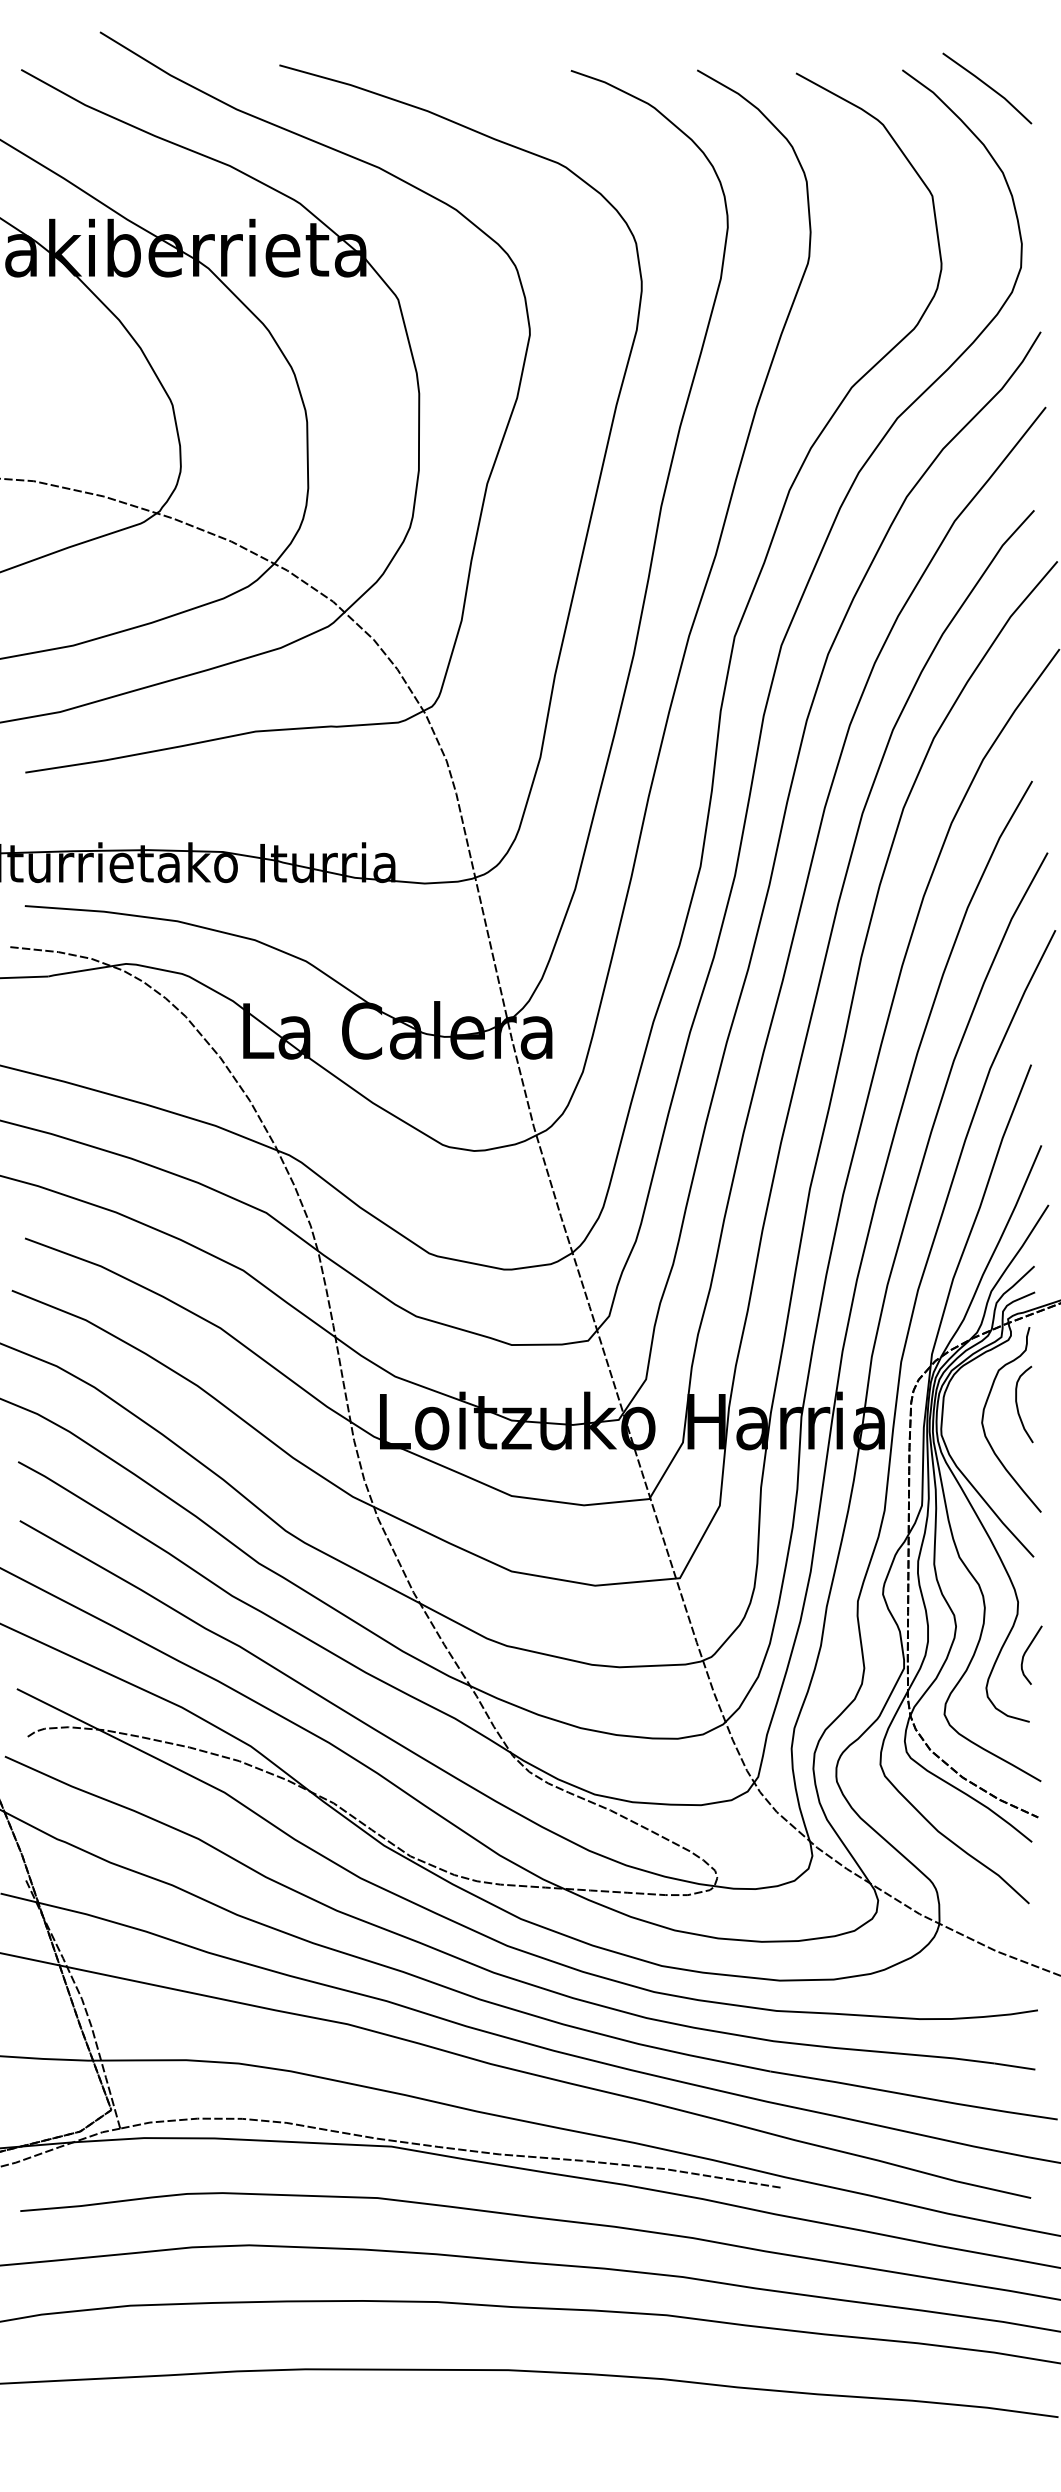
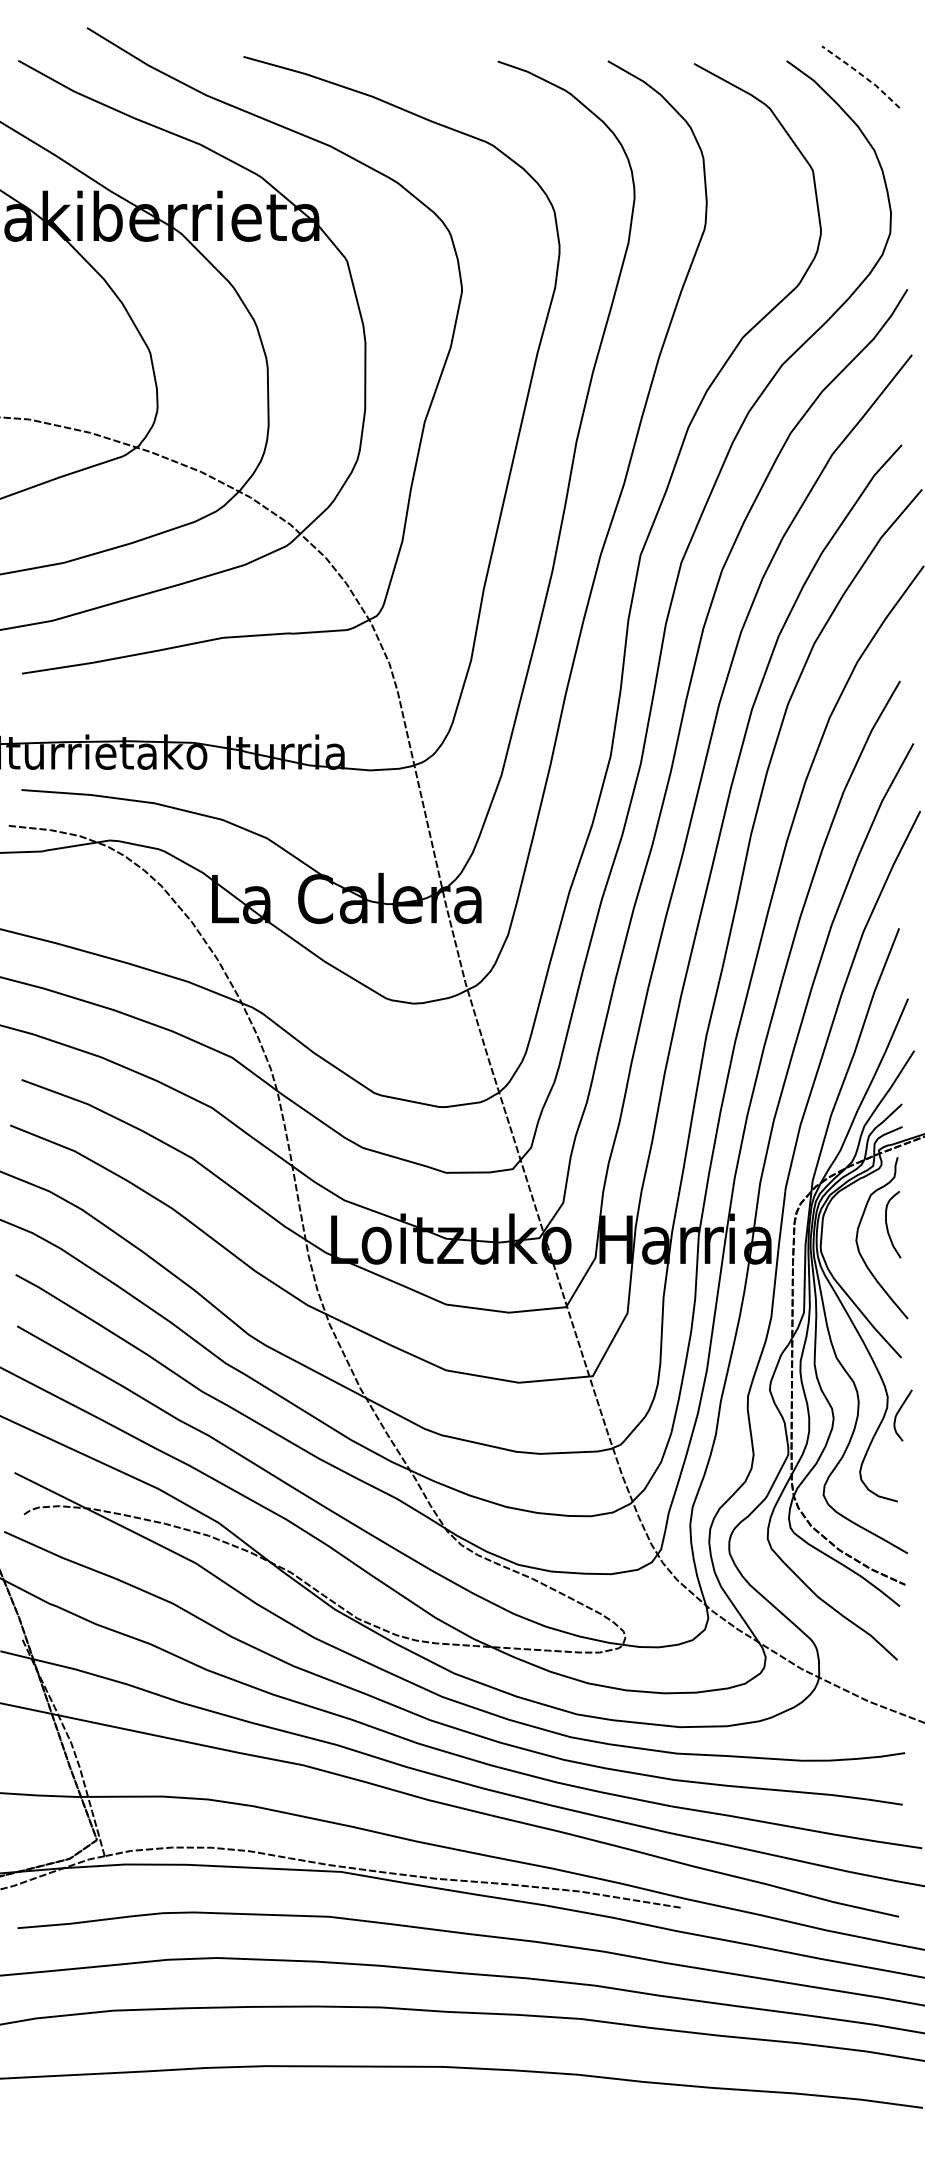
line: (989, 86) -> (862, 75), solid -> dashed
curve: (1026, 1652) -> (898, 1413), moved

